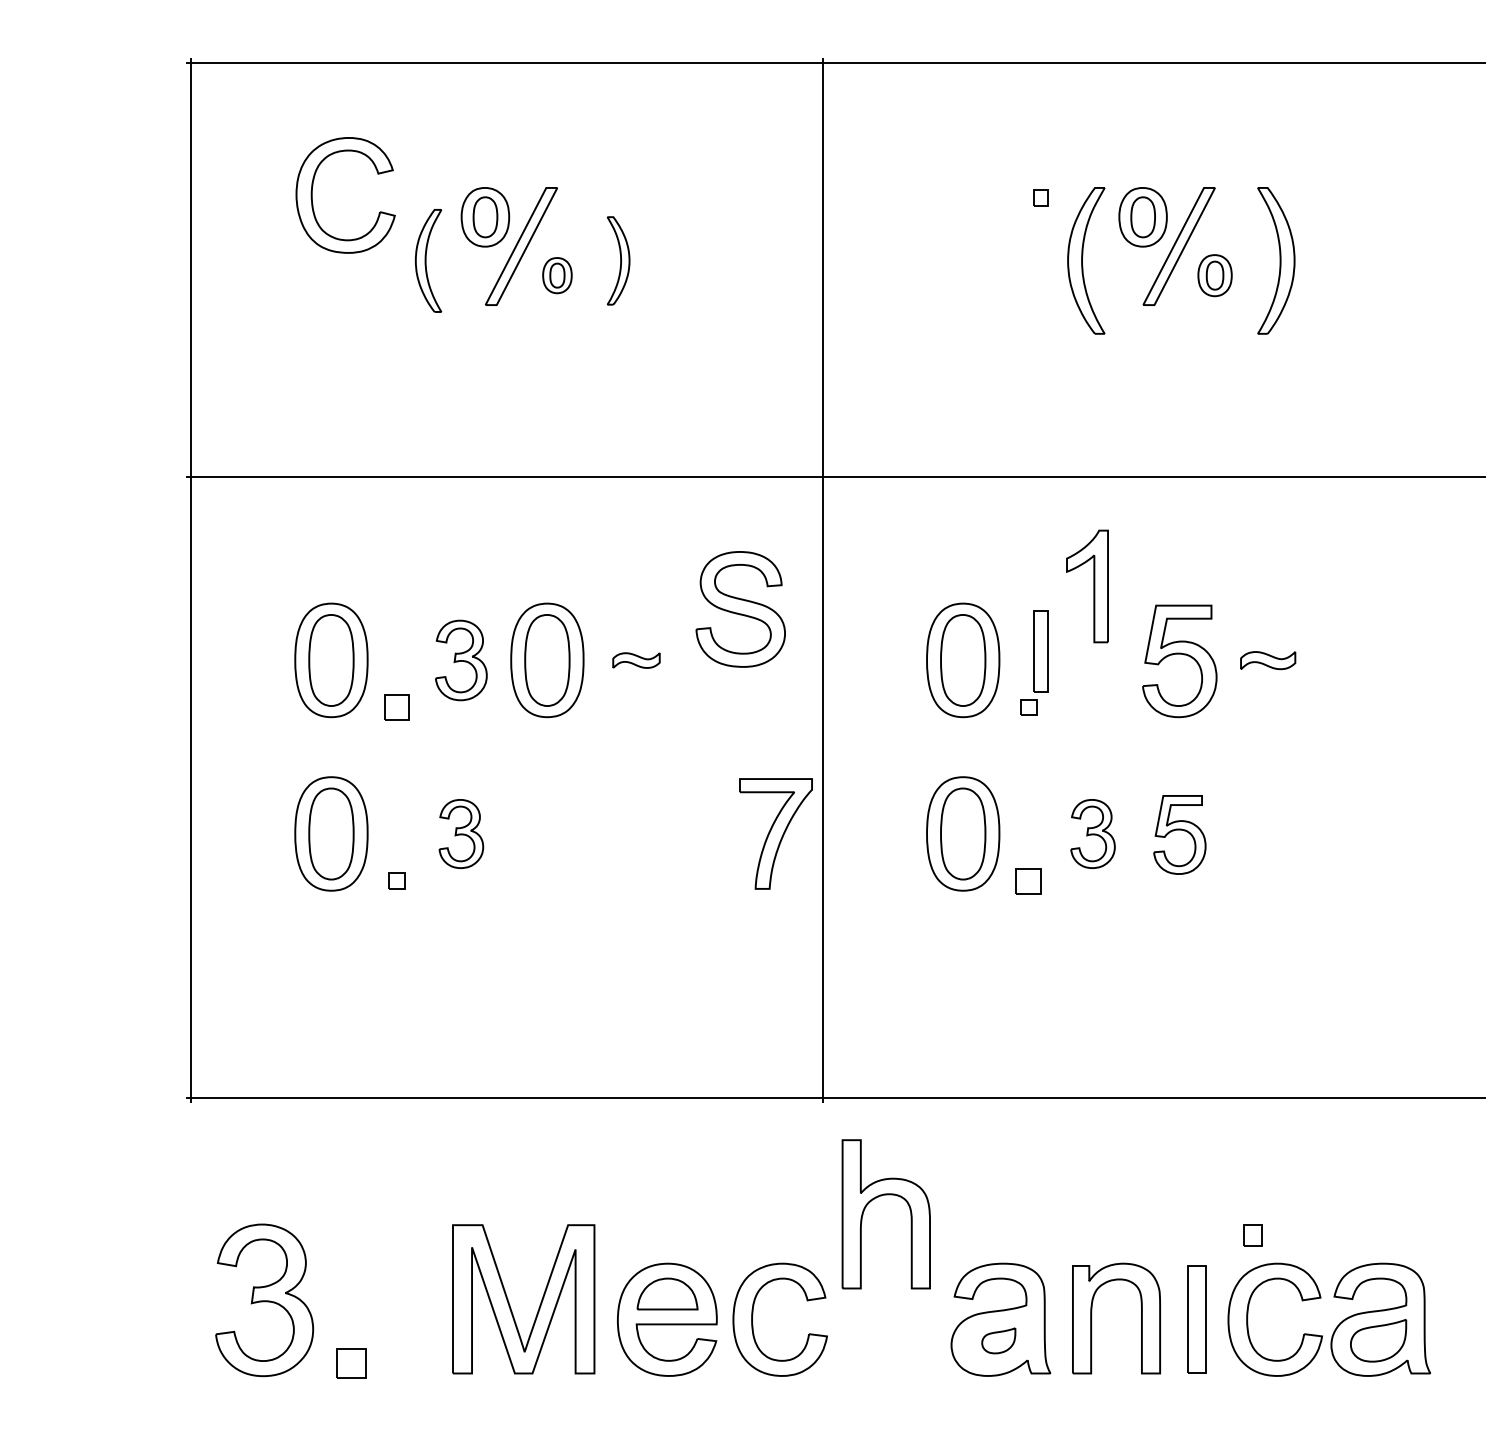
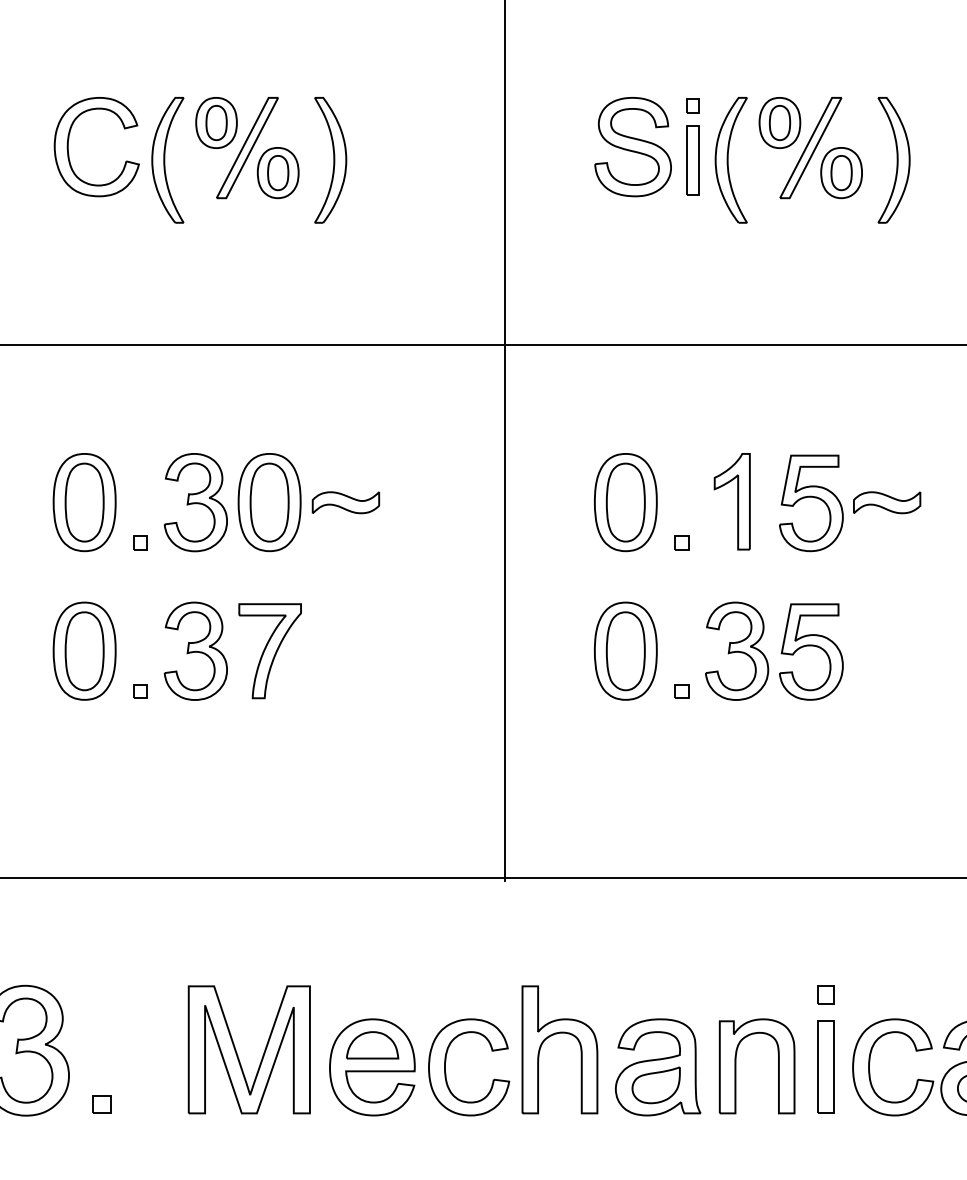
part: (313, 203) -> (69, 153), moved
part: (428, 260) -> (167, 159), size x1.43
part: (618, 260) -> (330, 159), size x1.67
part: (557, 275) -> (278, 172), size x1.67
part: (1214, 275) -> (841, 172), size x1.43
part: (1087, 586) -> (732, 501), moved
part: (740, 609) -> (632, 147), moved
part: (1040, 651) -> (692, 159), moved
part: (461, 660) -> (196, 502), size x1.43
part: (636, 660) -> (345, 502), size x1.67
part: (1267, 660) -> (886, 502), size x1.43
part: (396, 707) -> (140, 542), size x0.62
part: (461, 833) -> (196, 650), size x1.67
part: (775, 833) -> (269, 650), moved
part: (1092, 833) -> (736, 650), size x1.67
part: (1179, 834) -> (811, 651), size x1.43
part: (1028, 880) -> (681, 691), size x0.62
part: (876, 1198) -> (551, 1036), moved
part: (1252, 1235) -> (825, 995), moved
part: (998, 1340) -> (656, 1085), size x1.67
part: (351, 1362) -> (101, 1103), size x0.71

